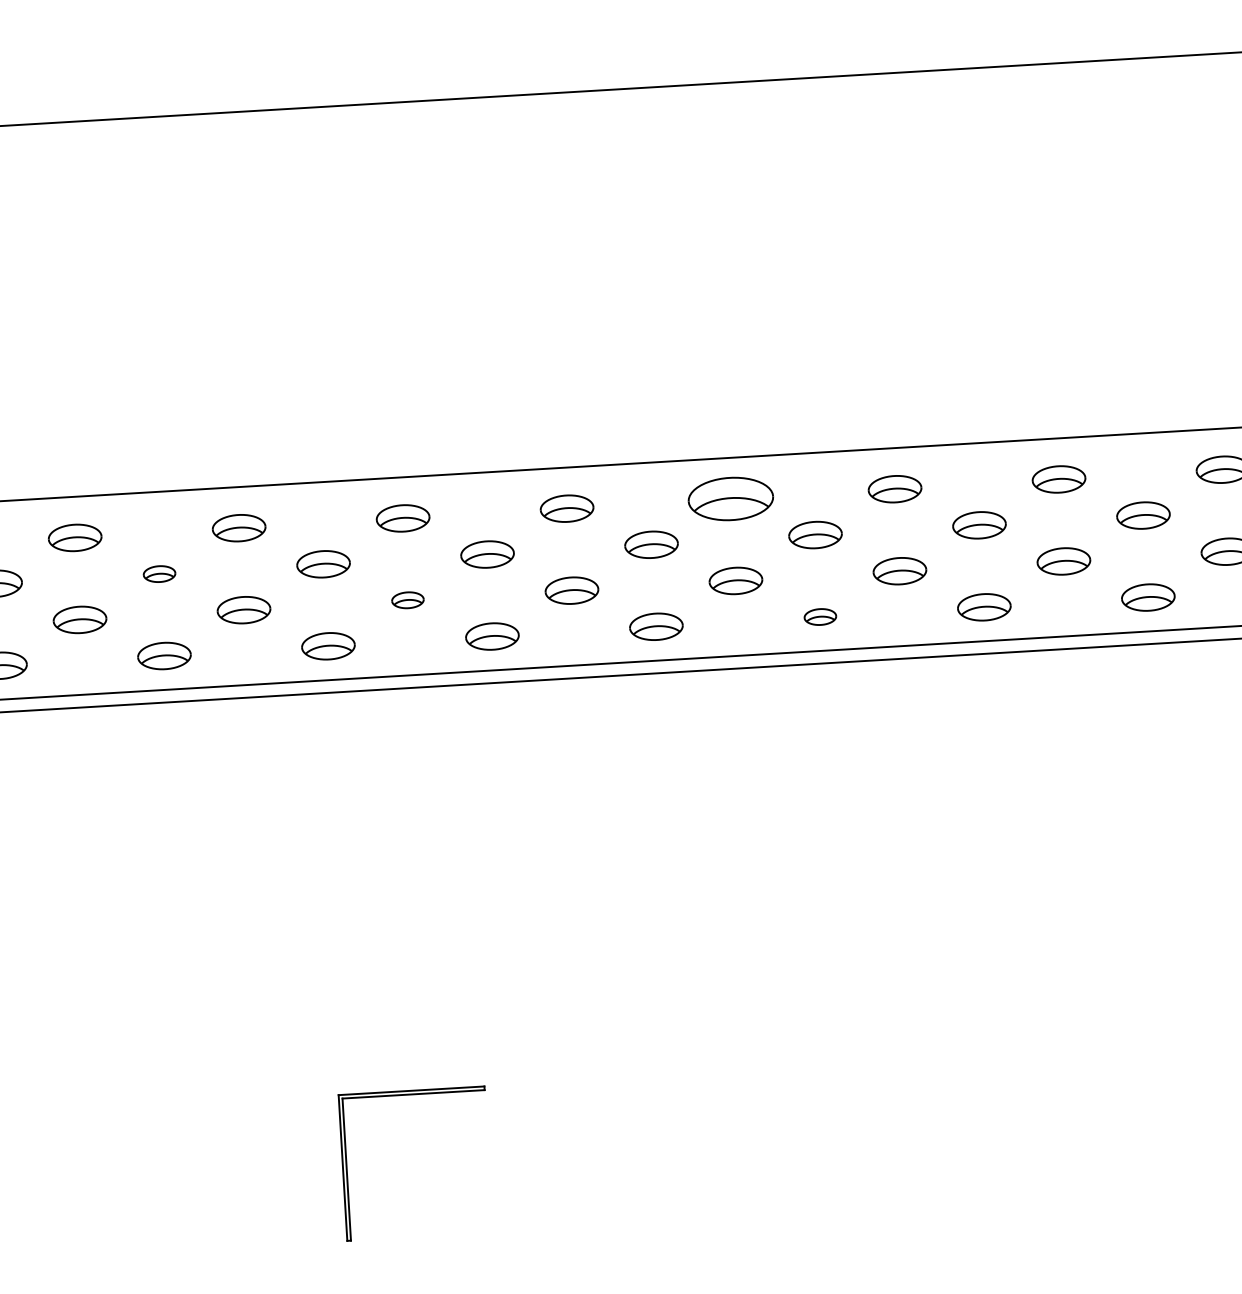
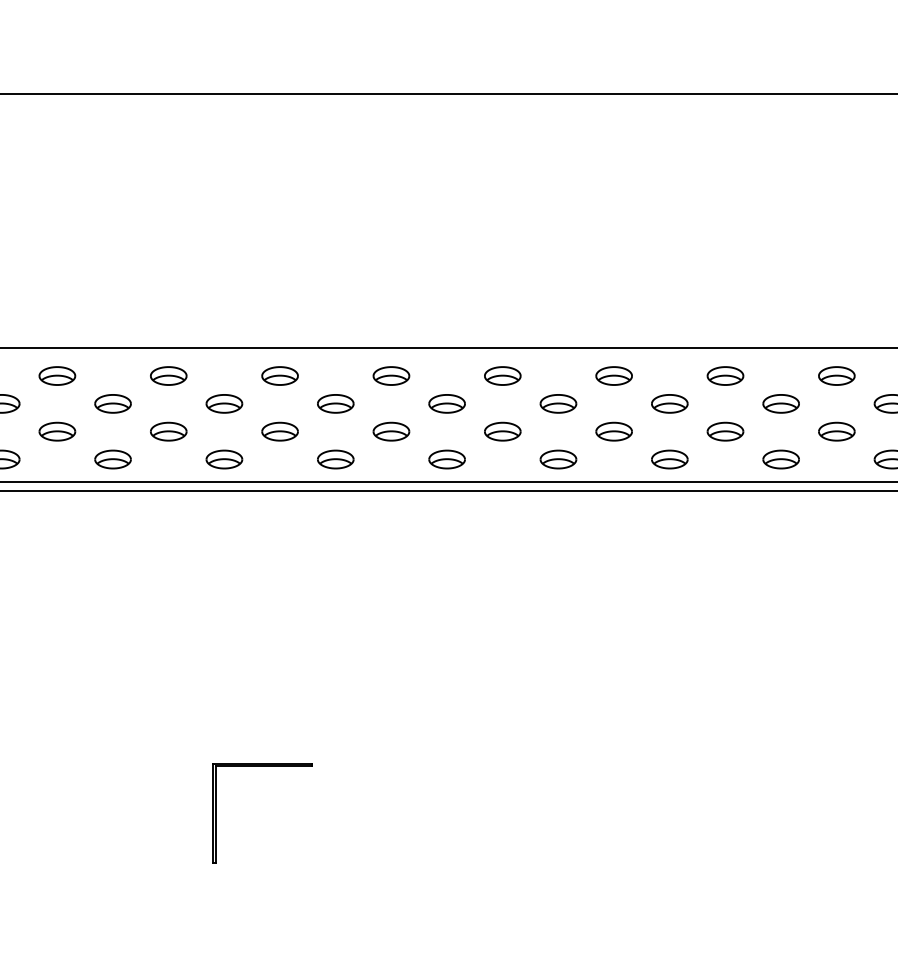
part: (730, 498) -> (502, 375), size x0.62
part: (158, 573) -> (112, 403), size x1.67
part: (407, 600) -> (279, 431), size x1.67
part: (820, 616) -> (558, 459), size x1.67

